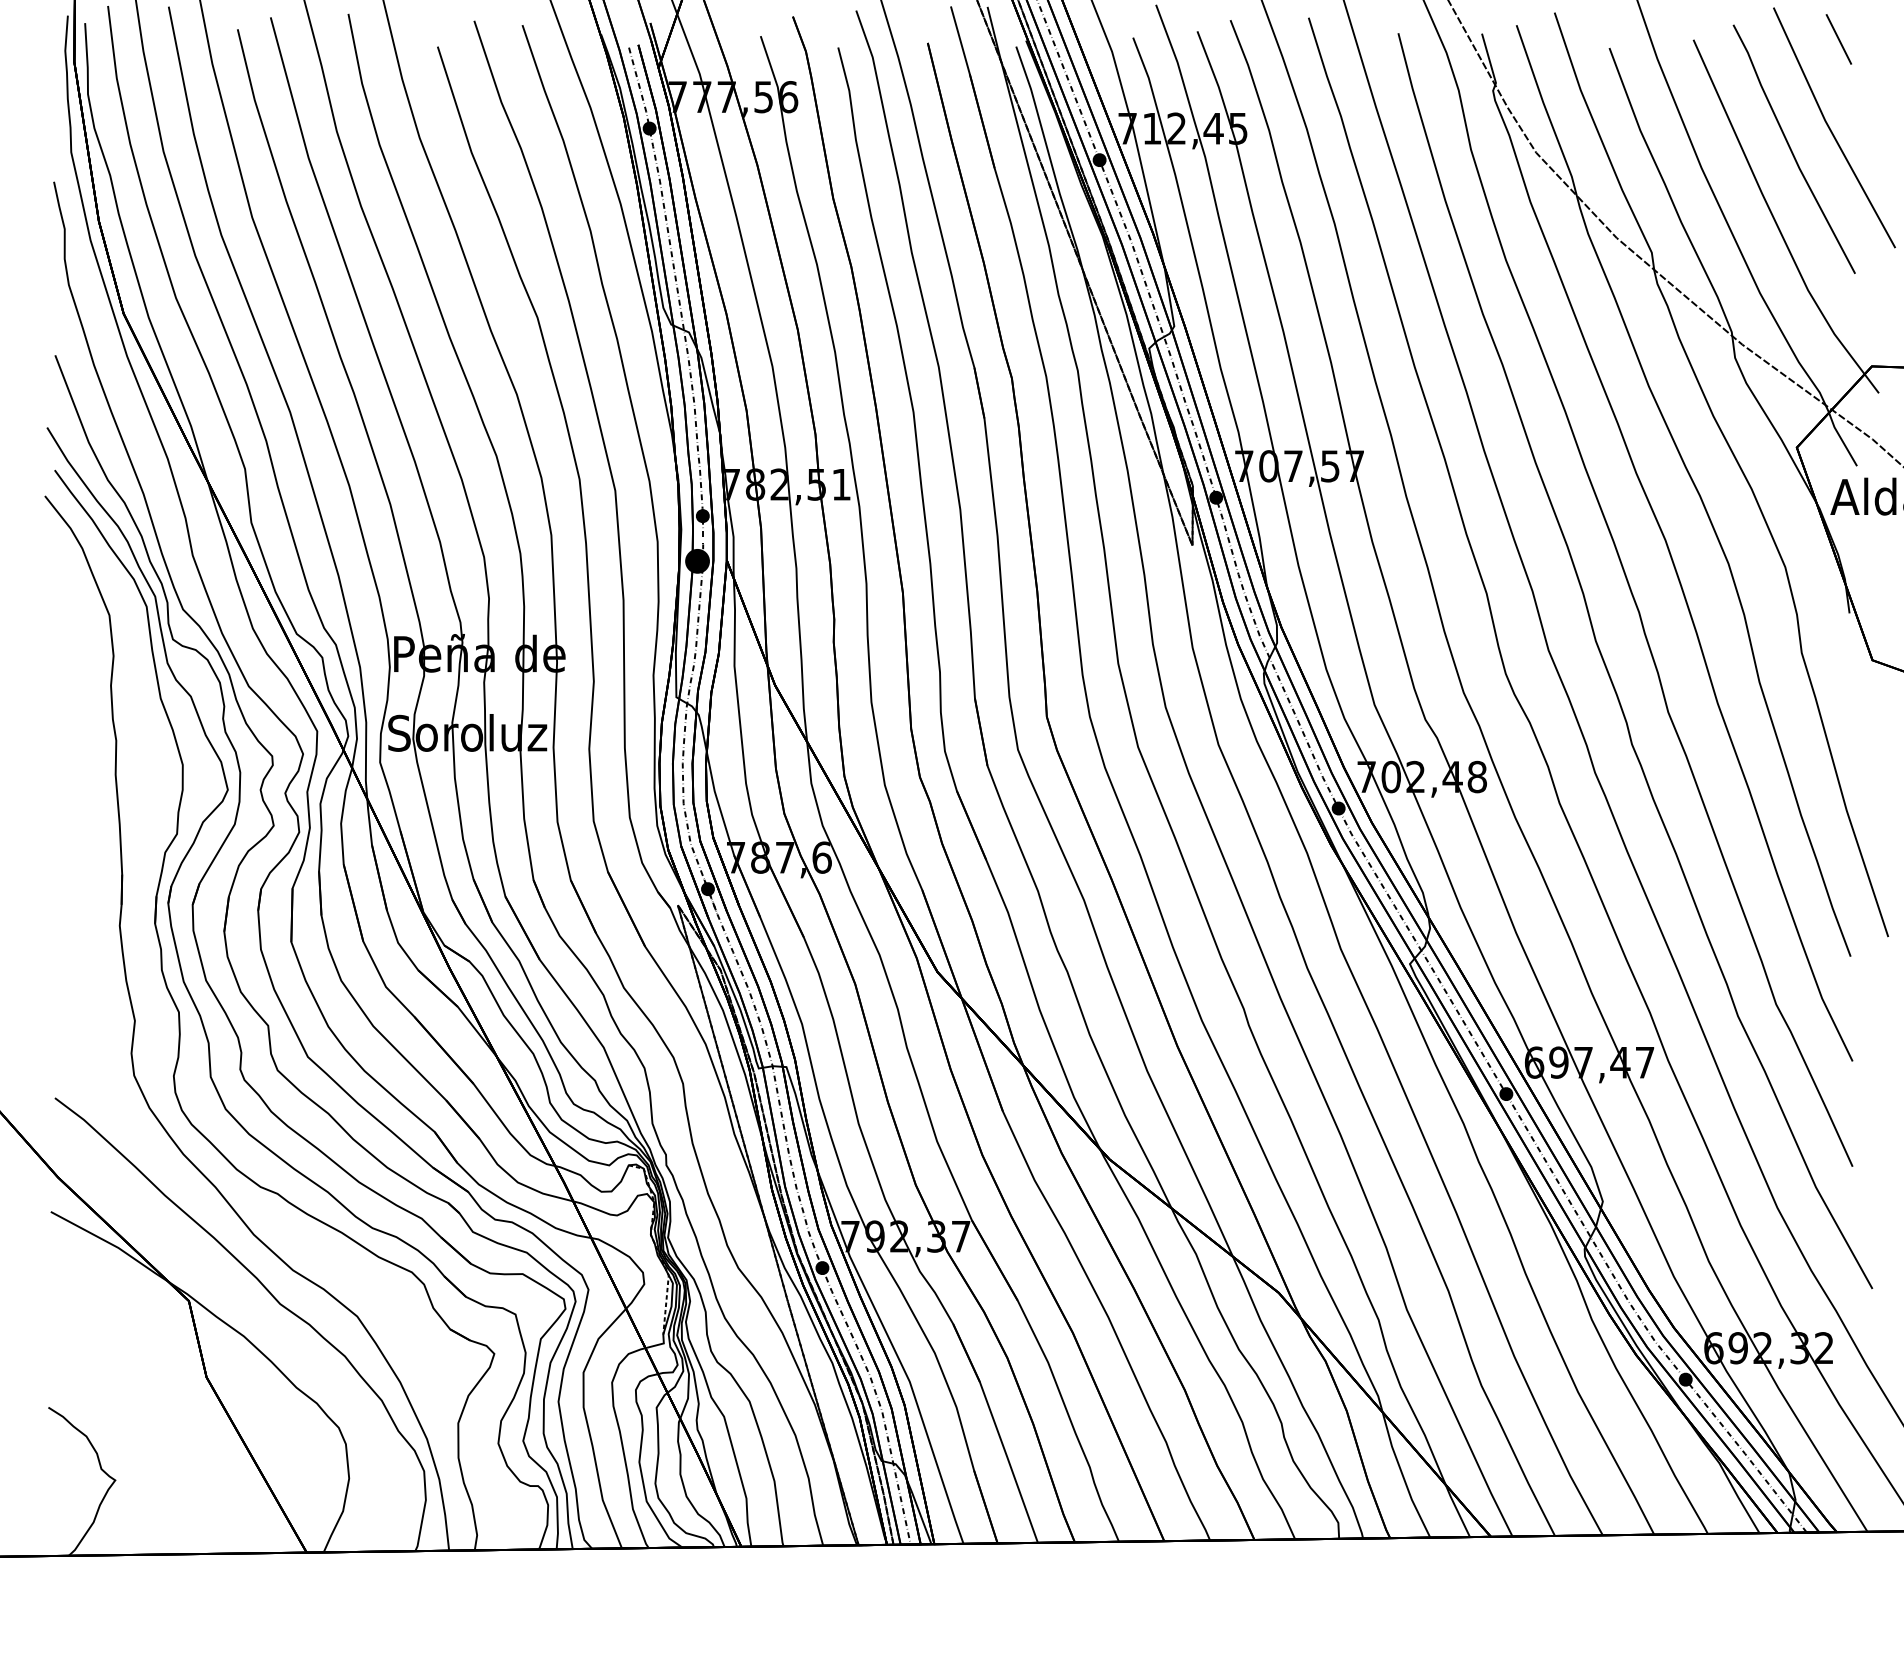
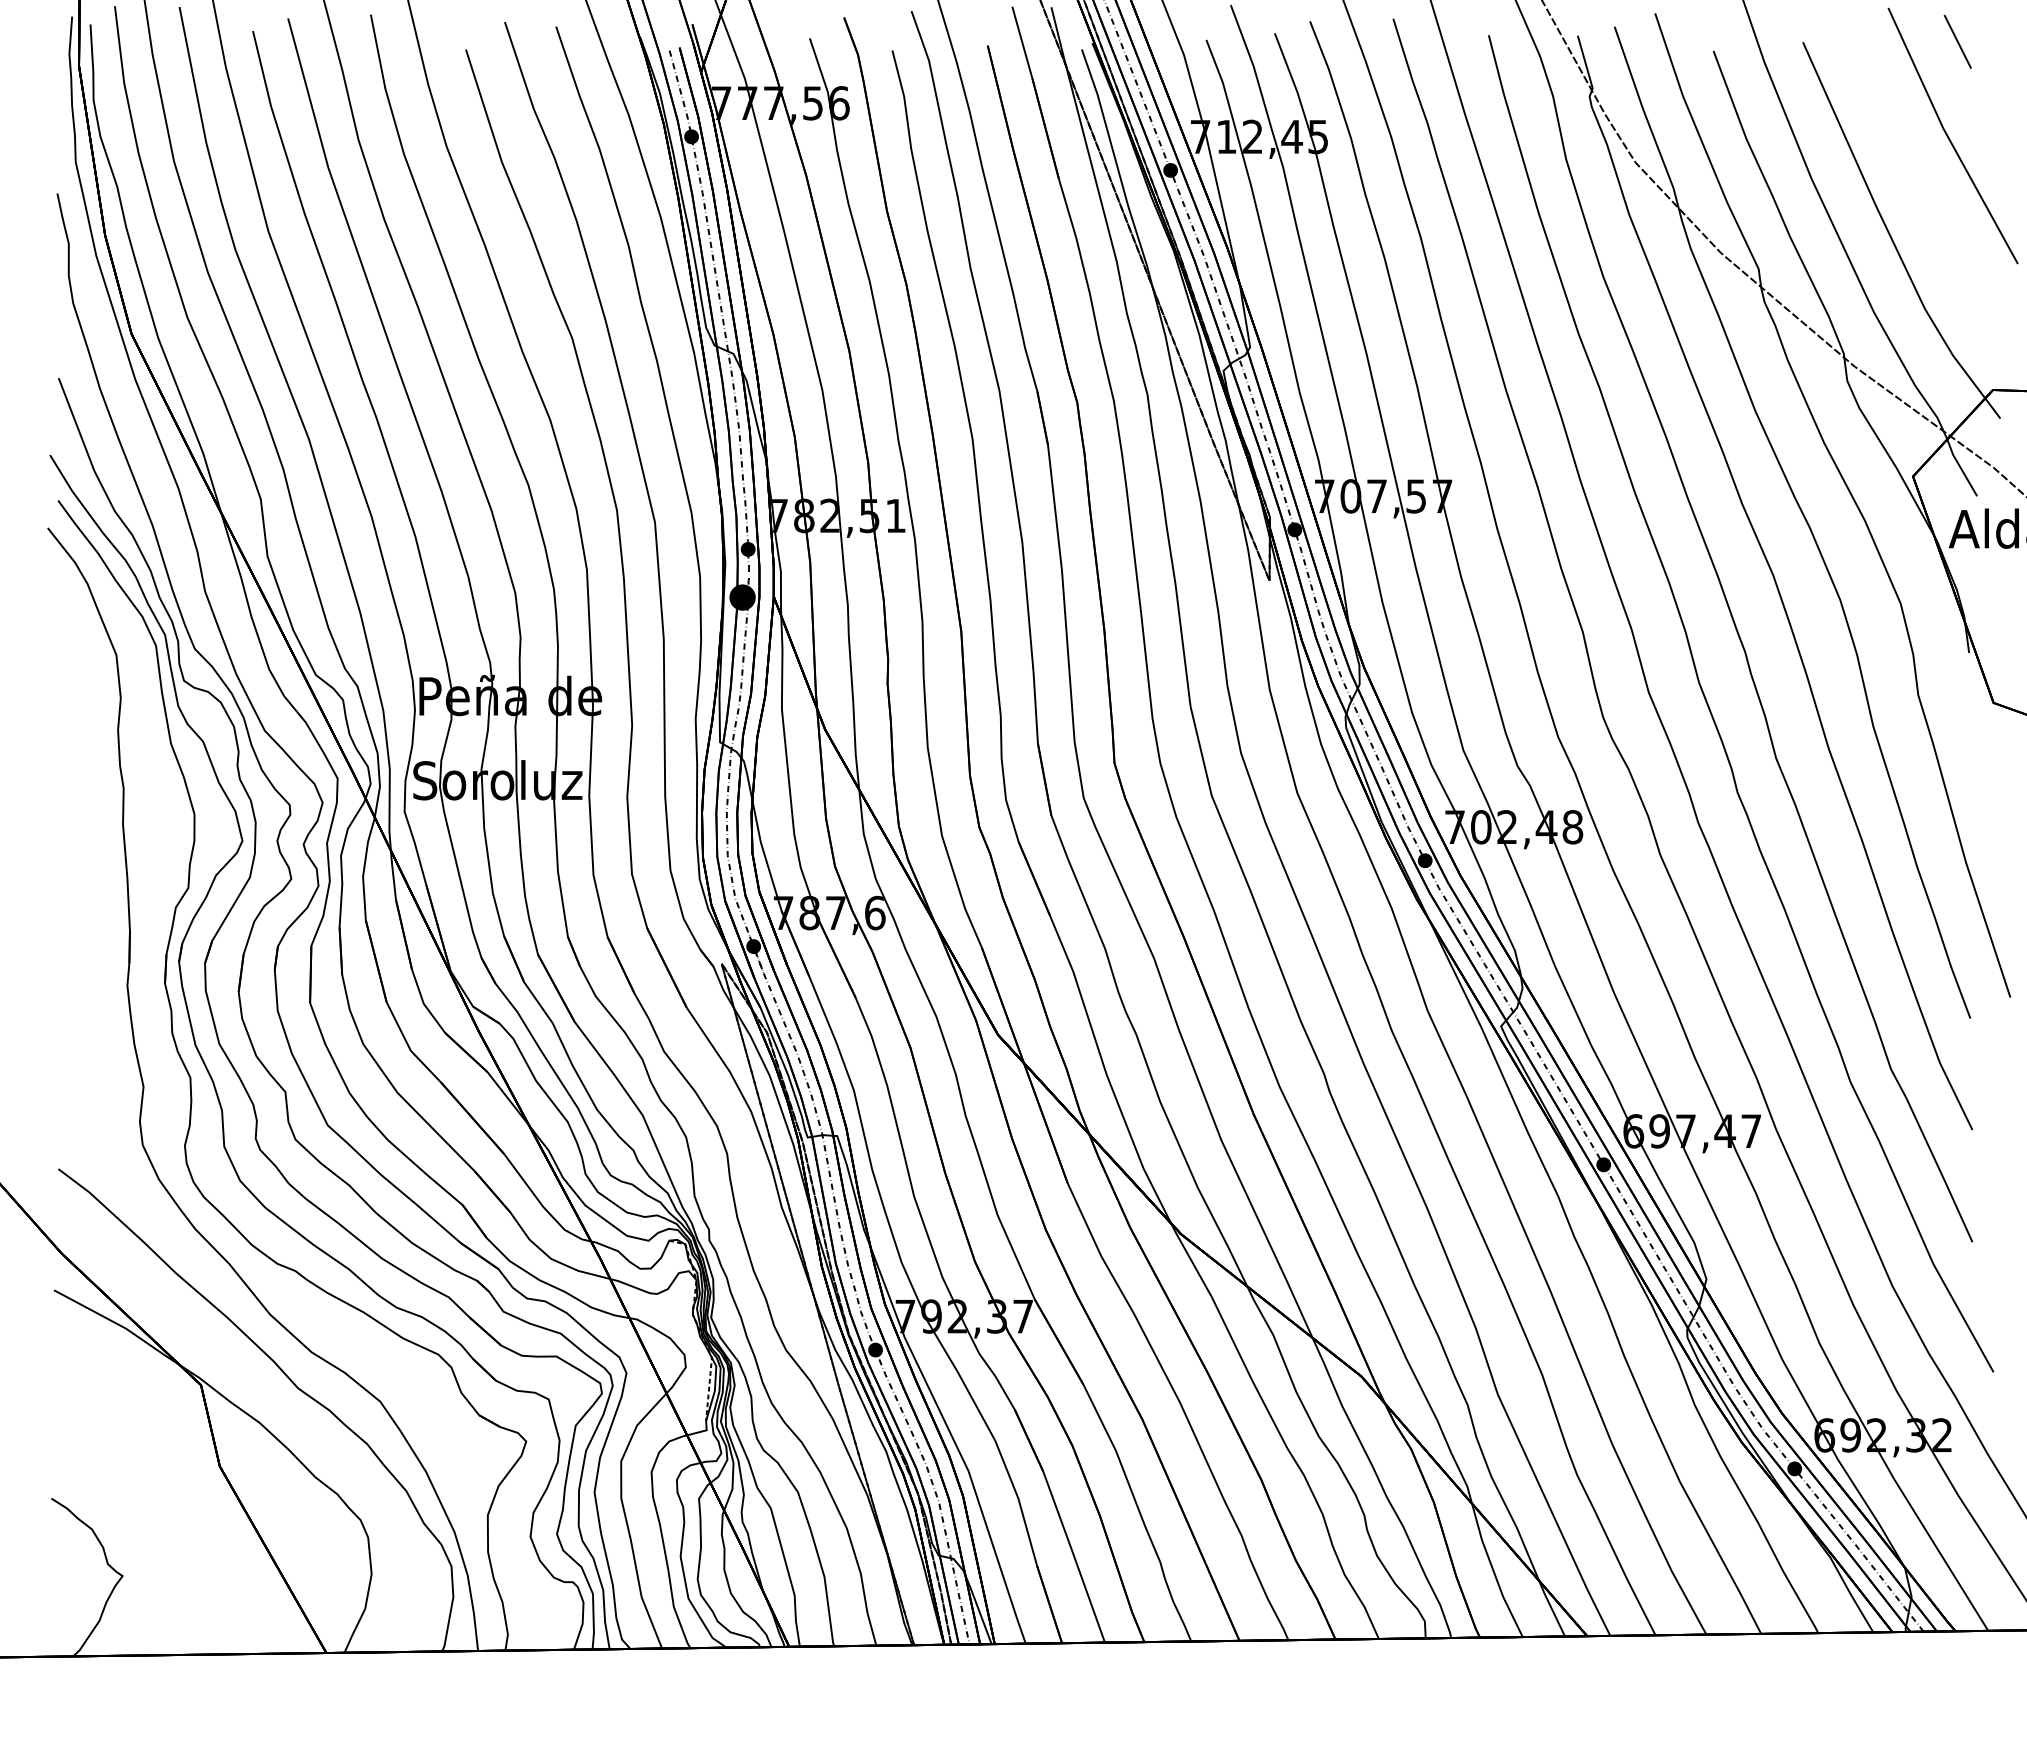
line: (1792, 150) -> (1908, 160), removed

